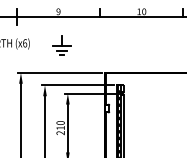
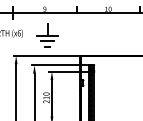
part: (61, 45) -> (47, 34), size x1.6

